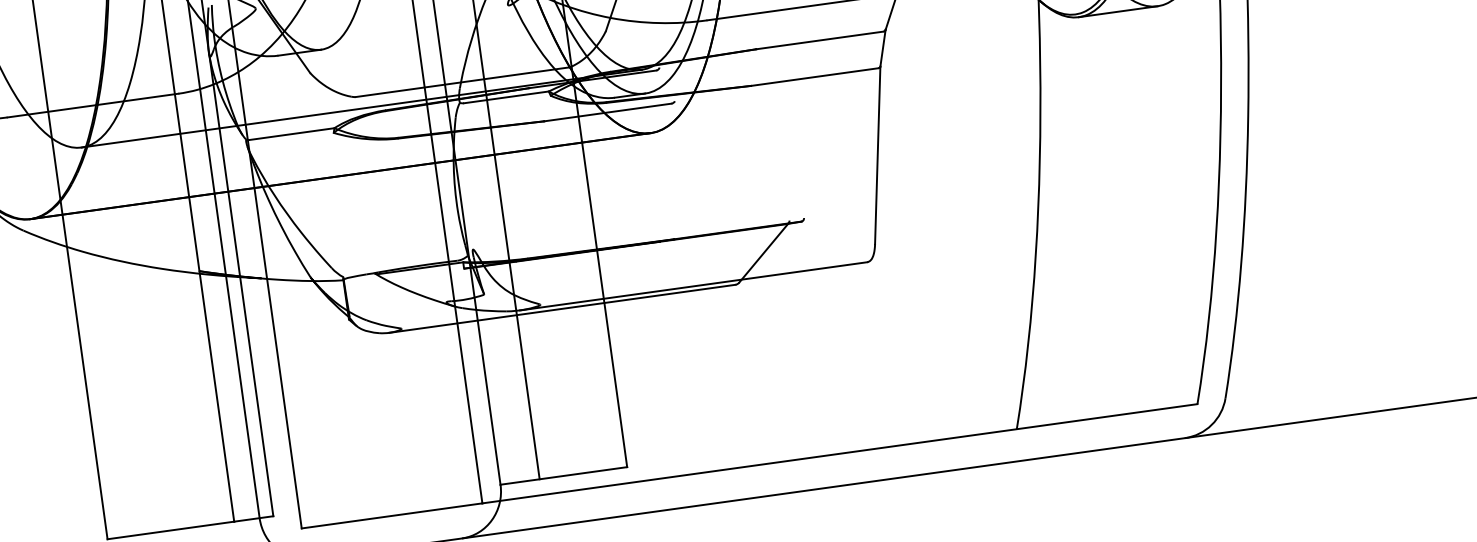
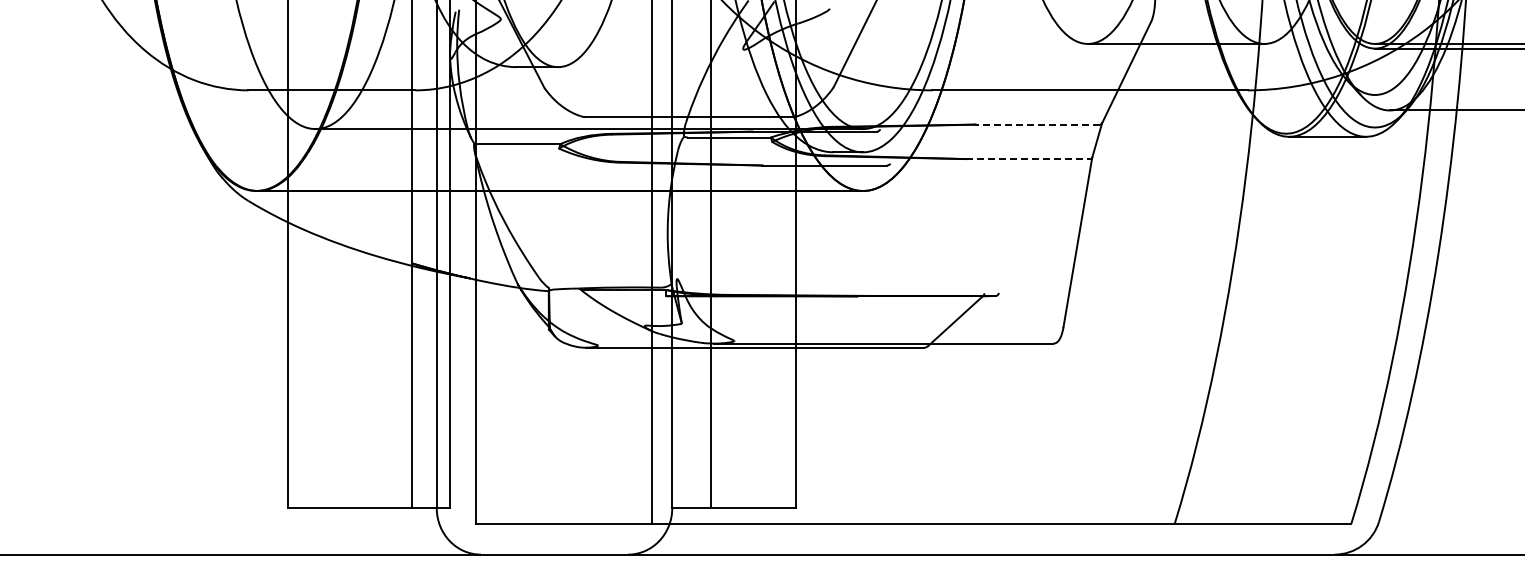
line: (819, 40) -> (1037, 124), solid -> dashed
line: (815, 77) -> (1028, 159), solid -> dashed

